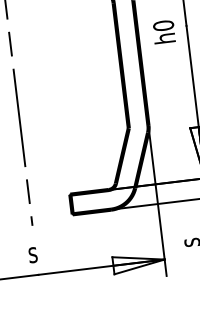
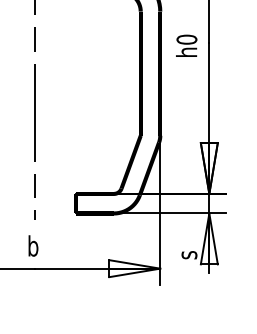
text: (33, 251) -> (32, 245), s -> b

